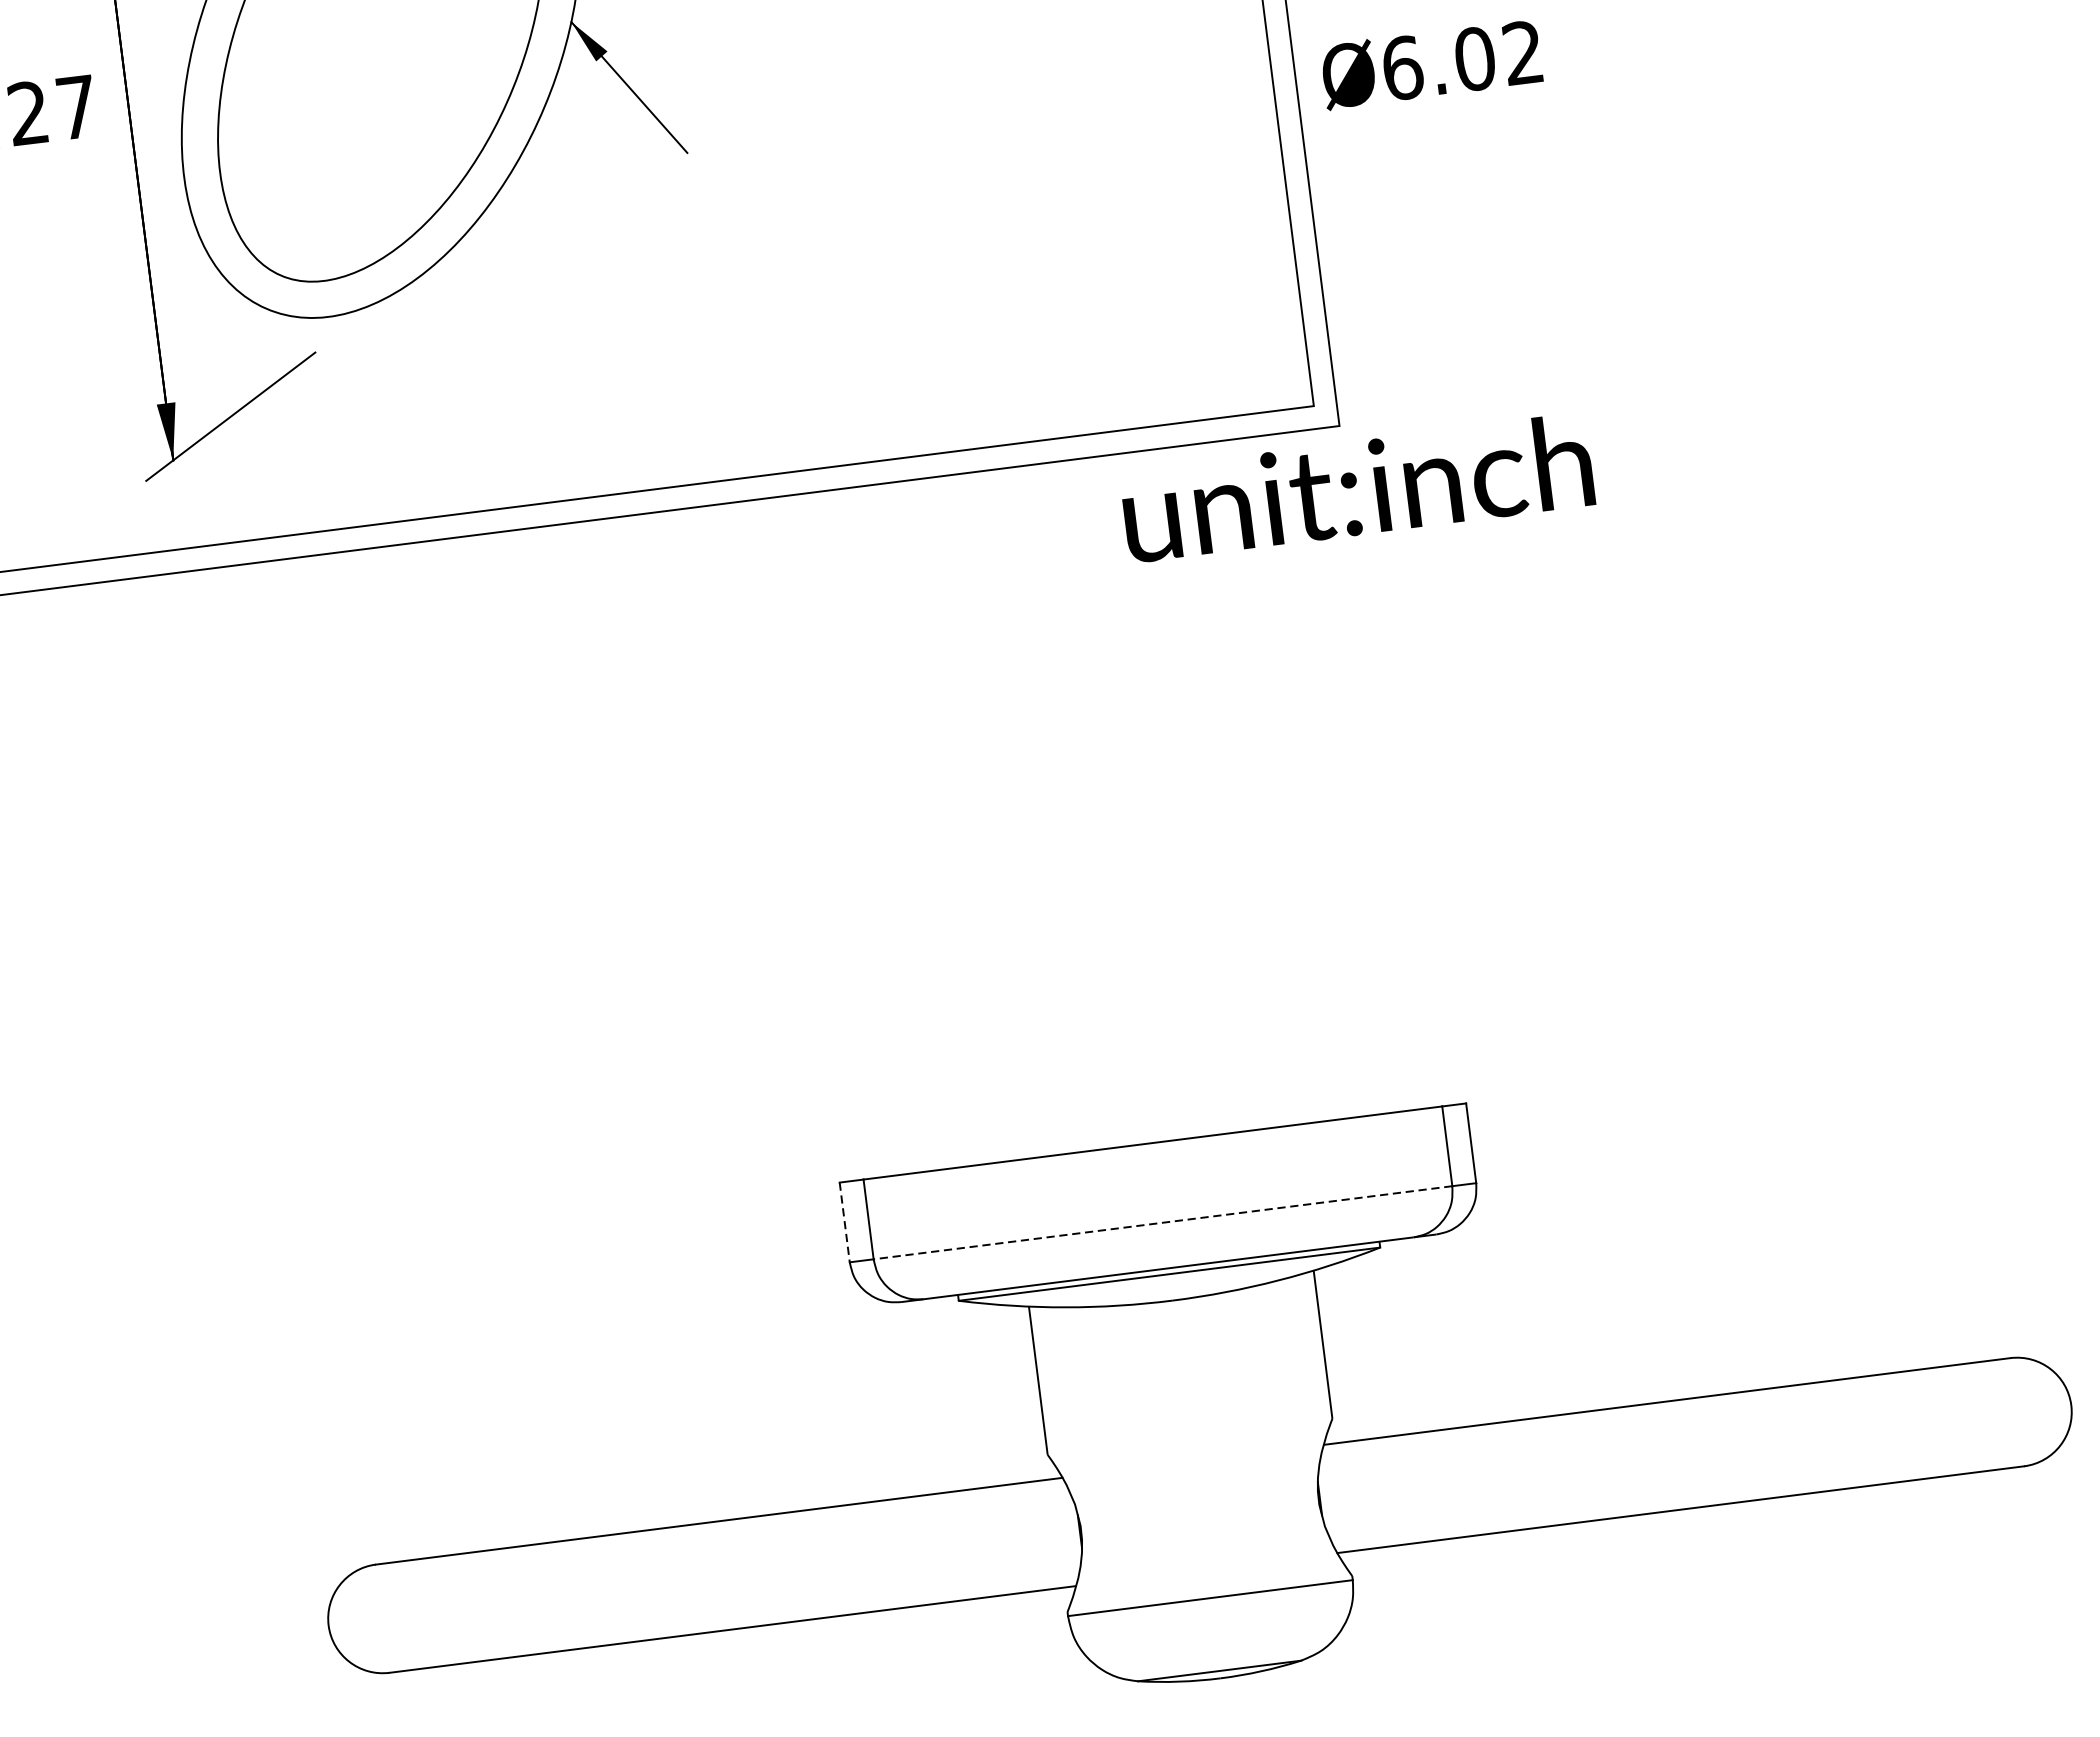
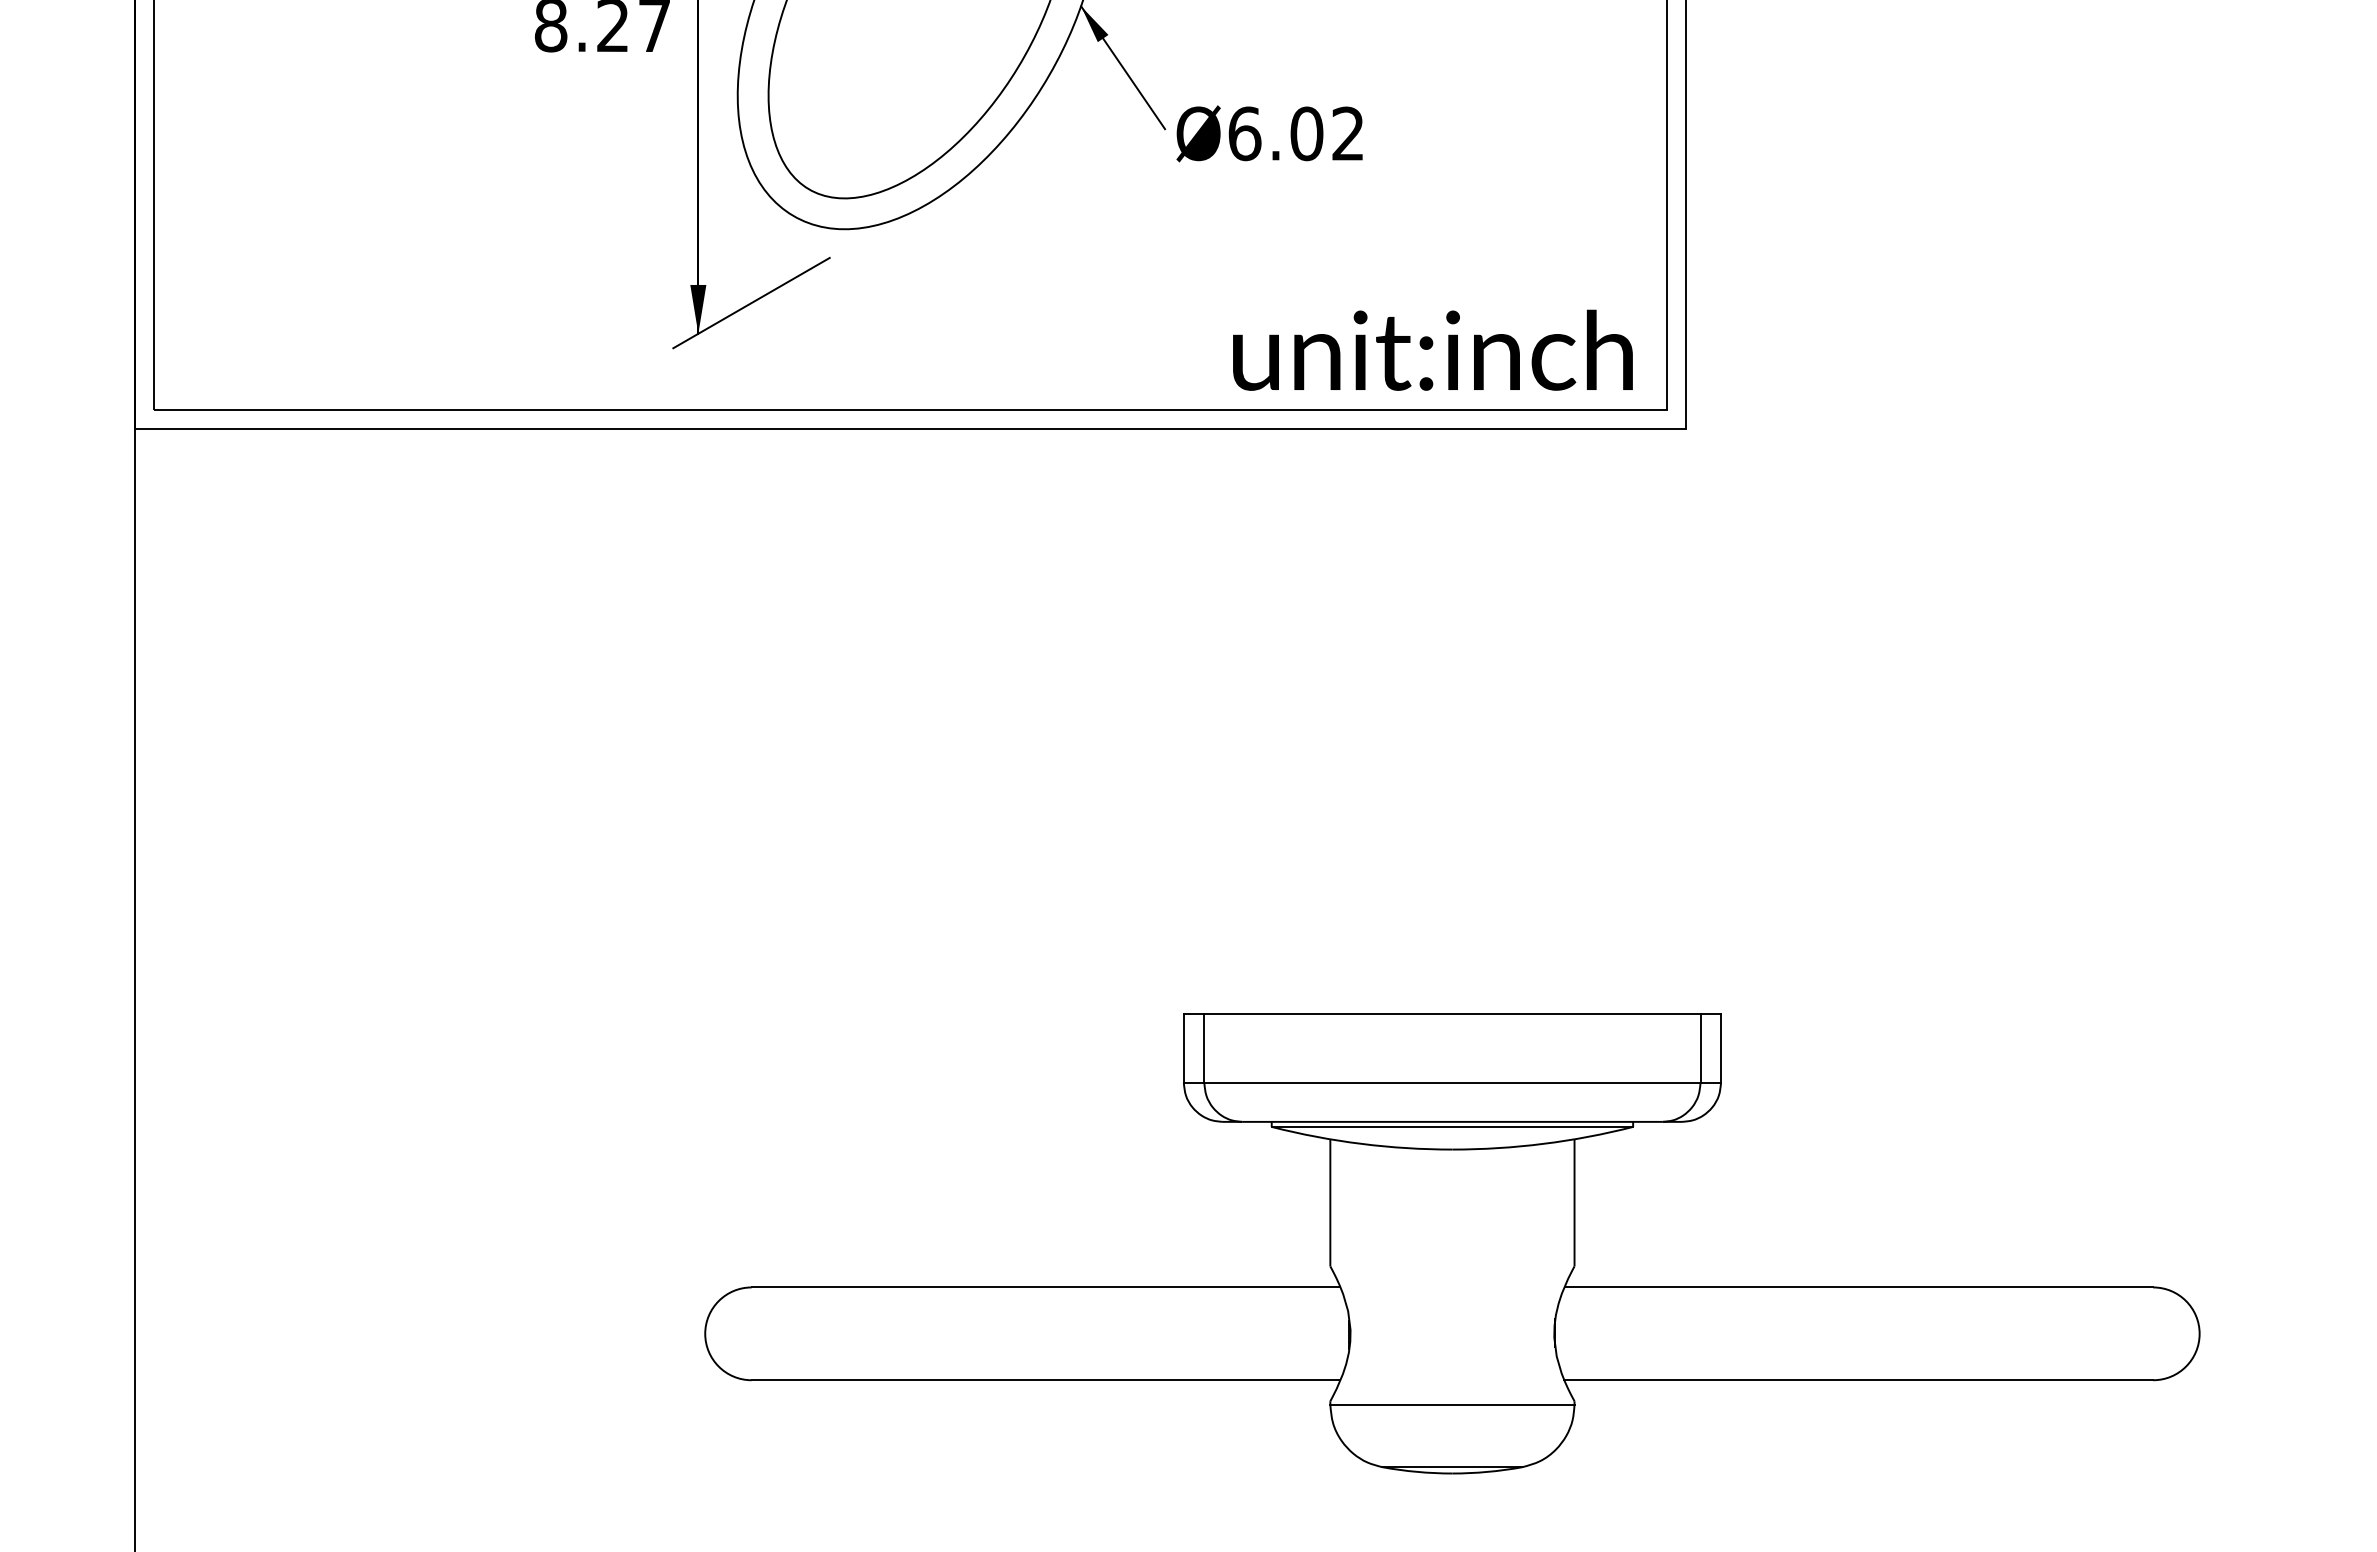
text: (1431, 64) -> (1269, 133), moved
text: (1356, 487) -> (1432, 349), moved
line: (1161, 1222) -> (1451, 1082), dashed -> solid
line: (844, 1223) -> (1183, 1049), dashed -> solid

